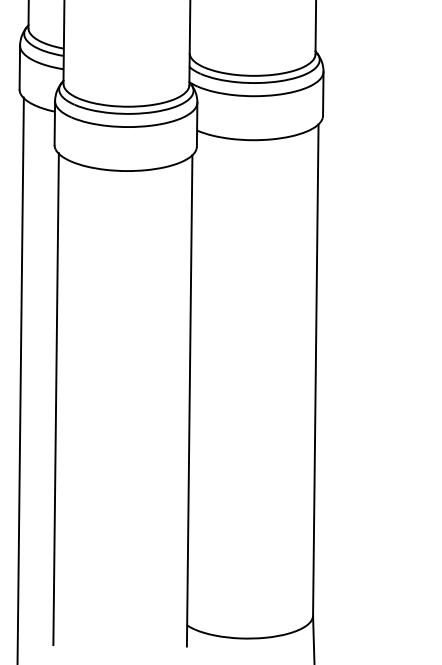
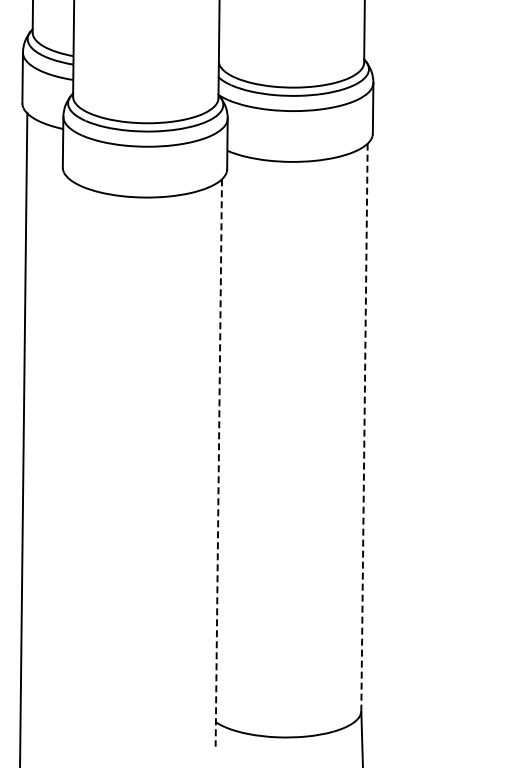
line: (315, 370) -> (364, 427), solid -> dashed
line: (56, 398) -> (64, 460), removed
line: (189, 401) -> (218, 463), solid -> dashed

